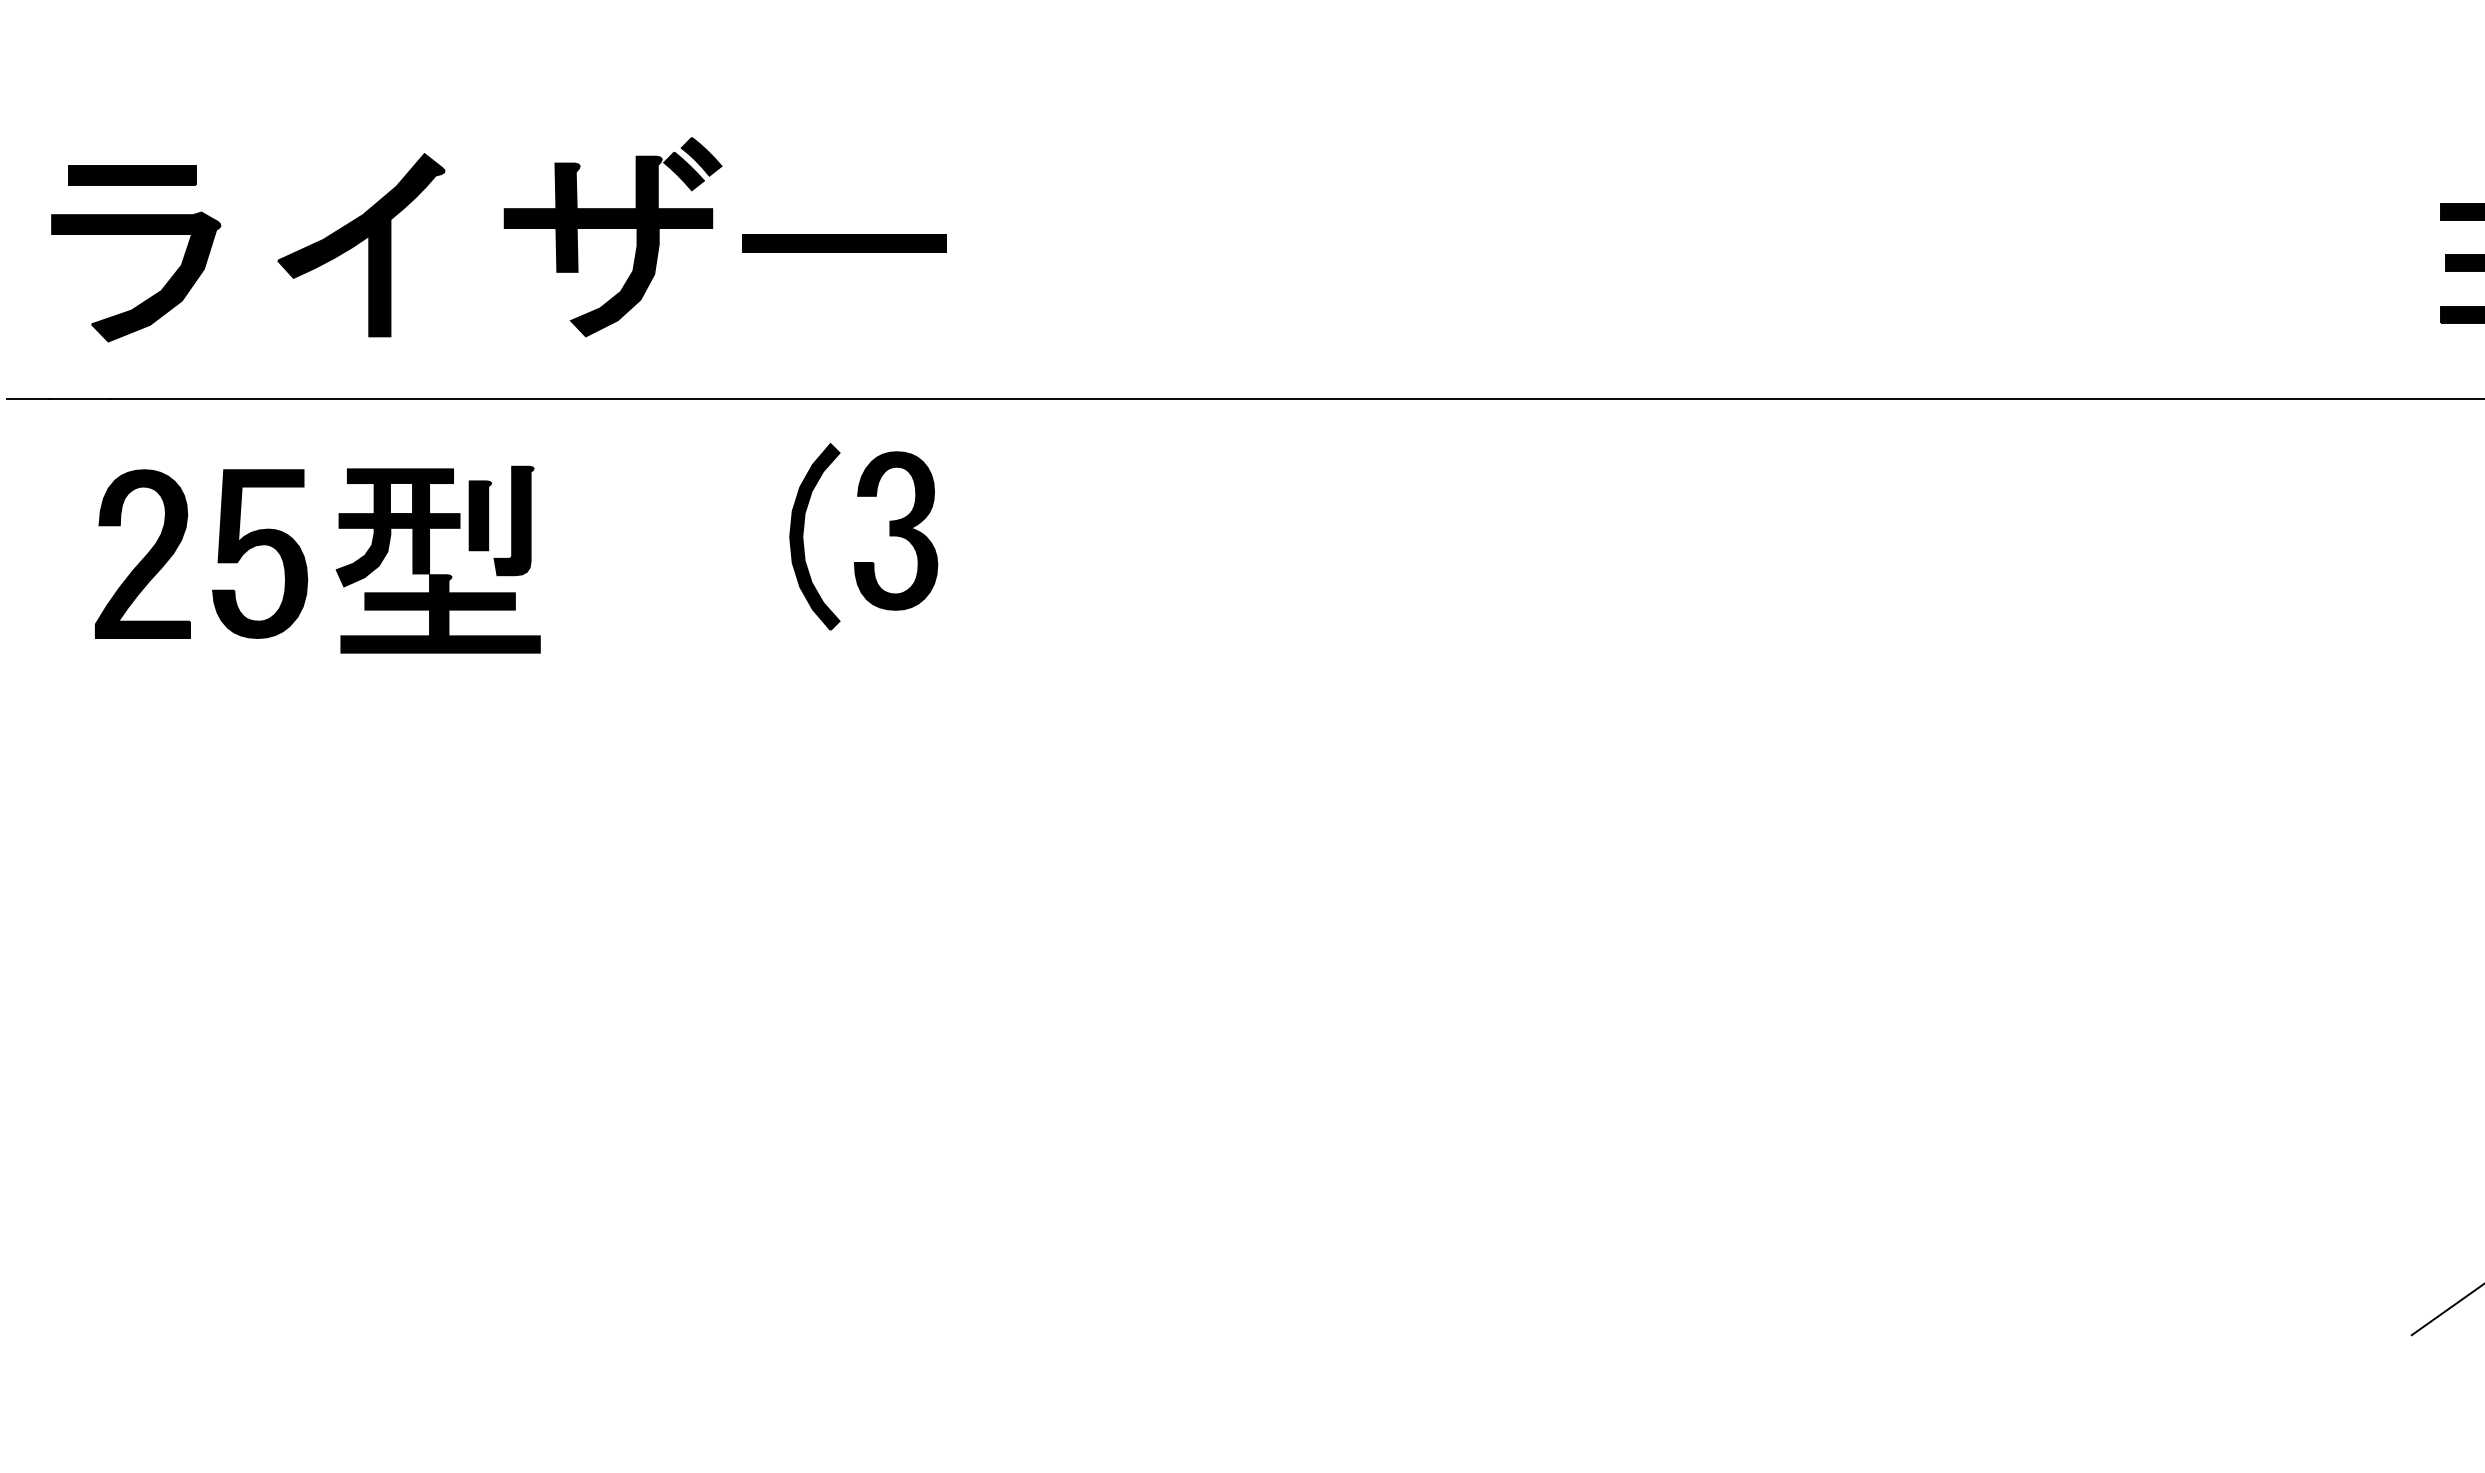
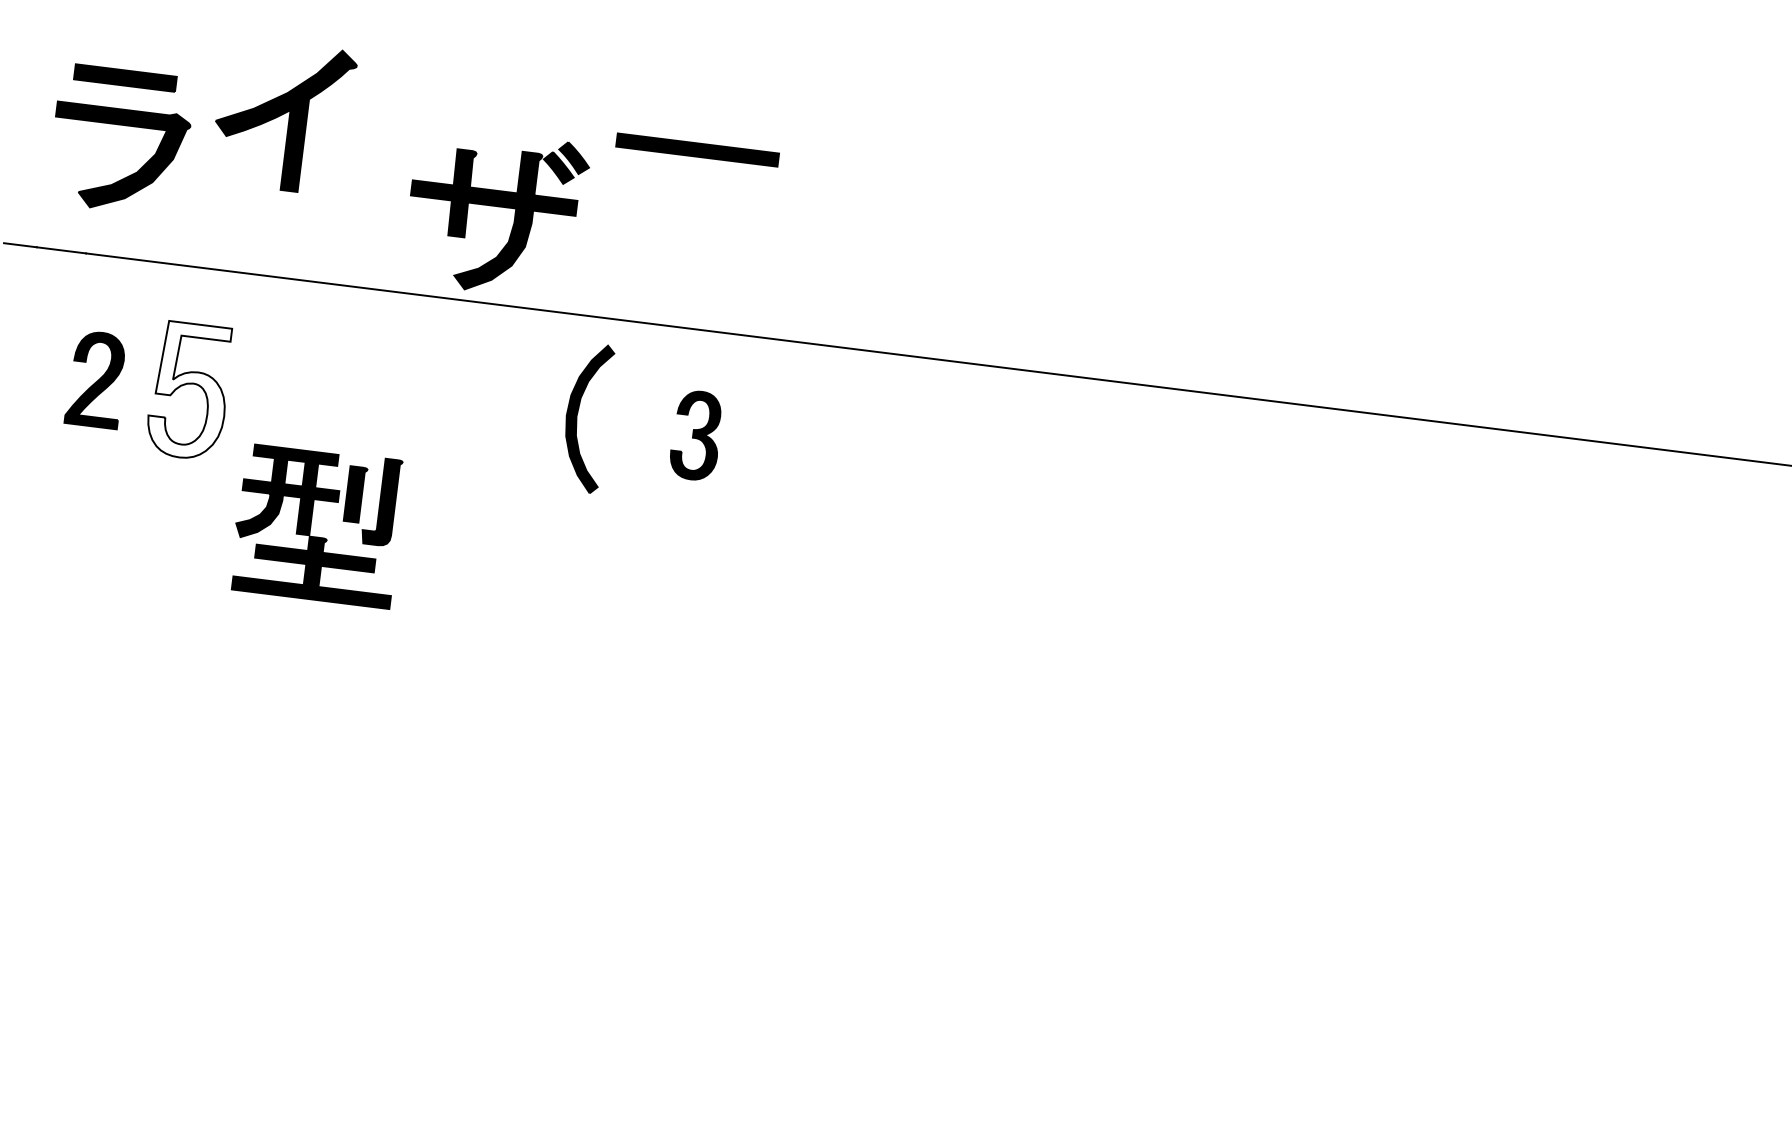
part: (612, 228) -> (496, 206), moved
part: (844, 243) -> (697, 150), moved
part: (361, 245) -> (283, 117), moved
part: (895, 530) -> (695, 435), size x0.7
part: (803, 536) -> (577, 416), moved
part: (142, 553) -> (96, 378), size x0.7
fill: (260, 554) -> (189, 391), removed
part: (429, 559) -> (310, 524), moved

